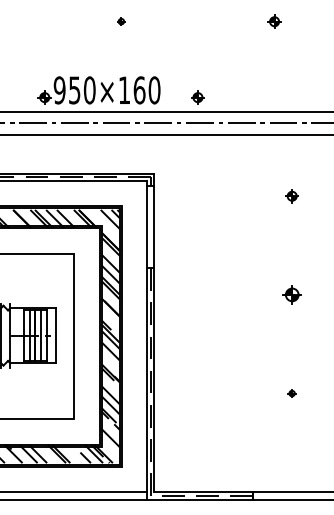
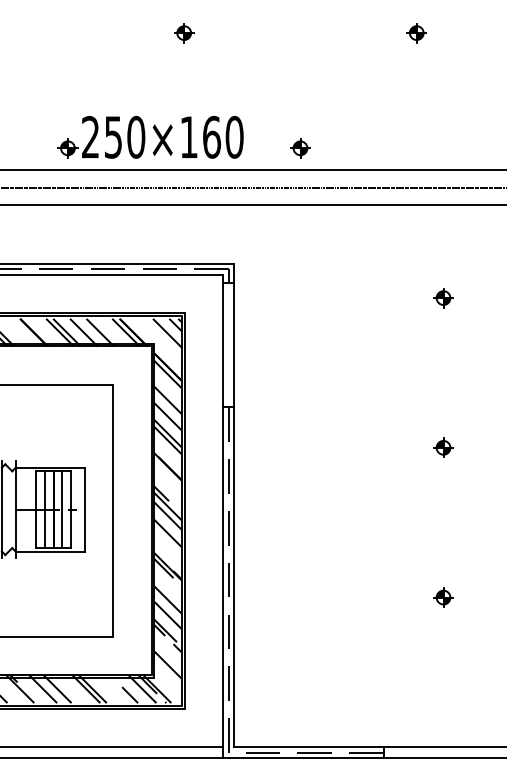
part: (121, 21) -> (184, 32), size x1.67
text: (59, 90) -> (90, 137), 950×160 -> 250×160
part: (291, 294) -> (442, 447), size x0.71
part: (291, 393) -> (442, 597), size x1.67

